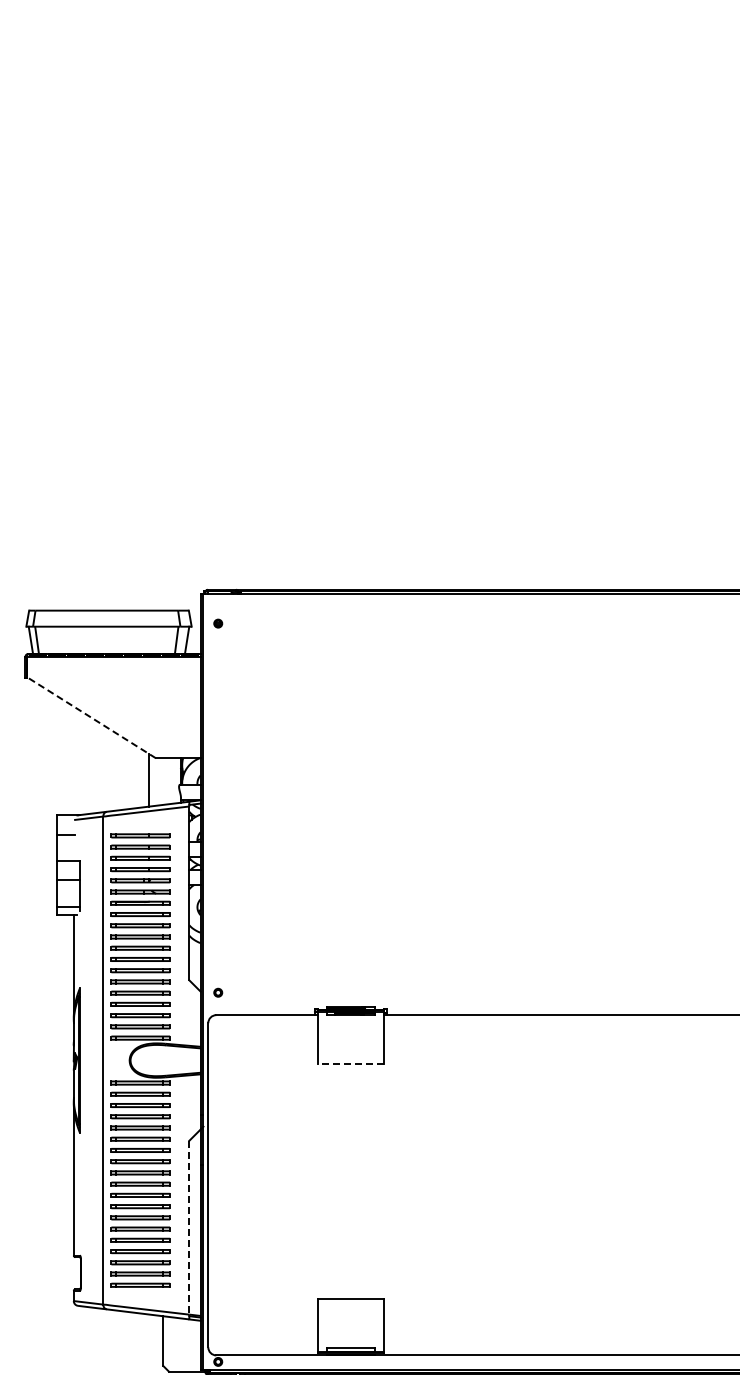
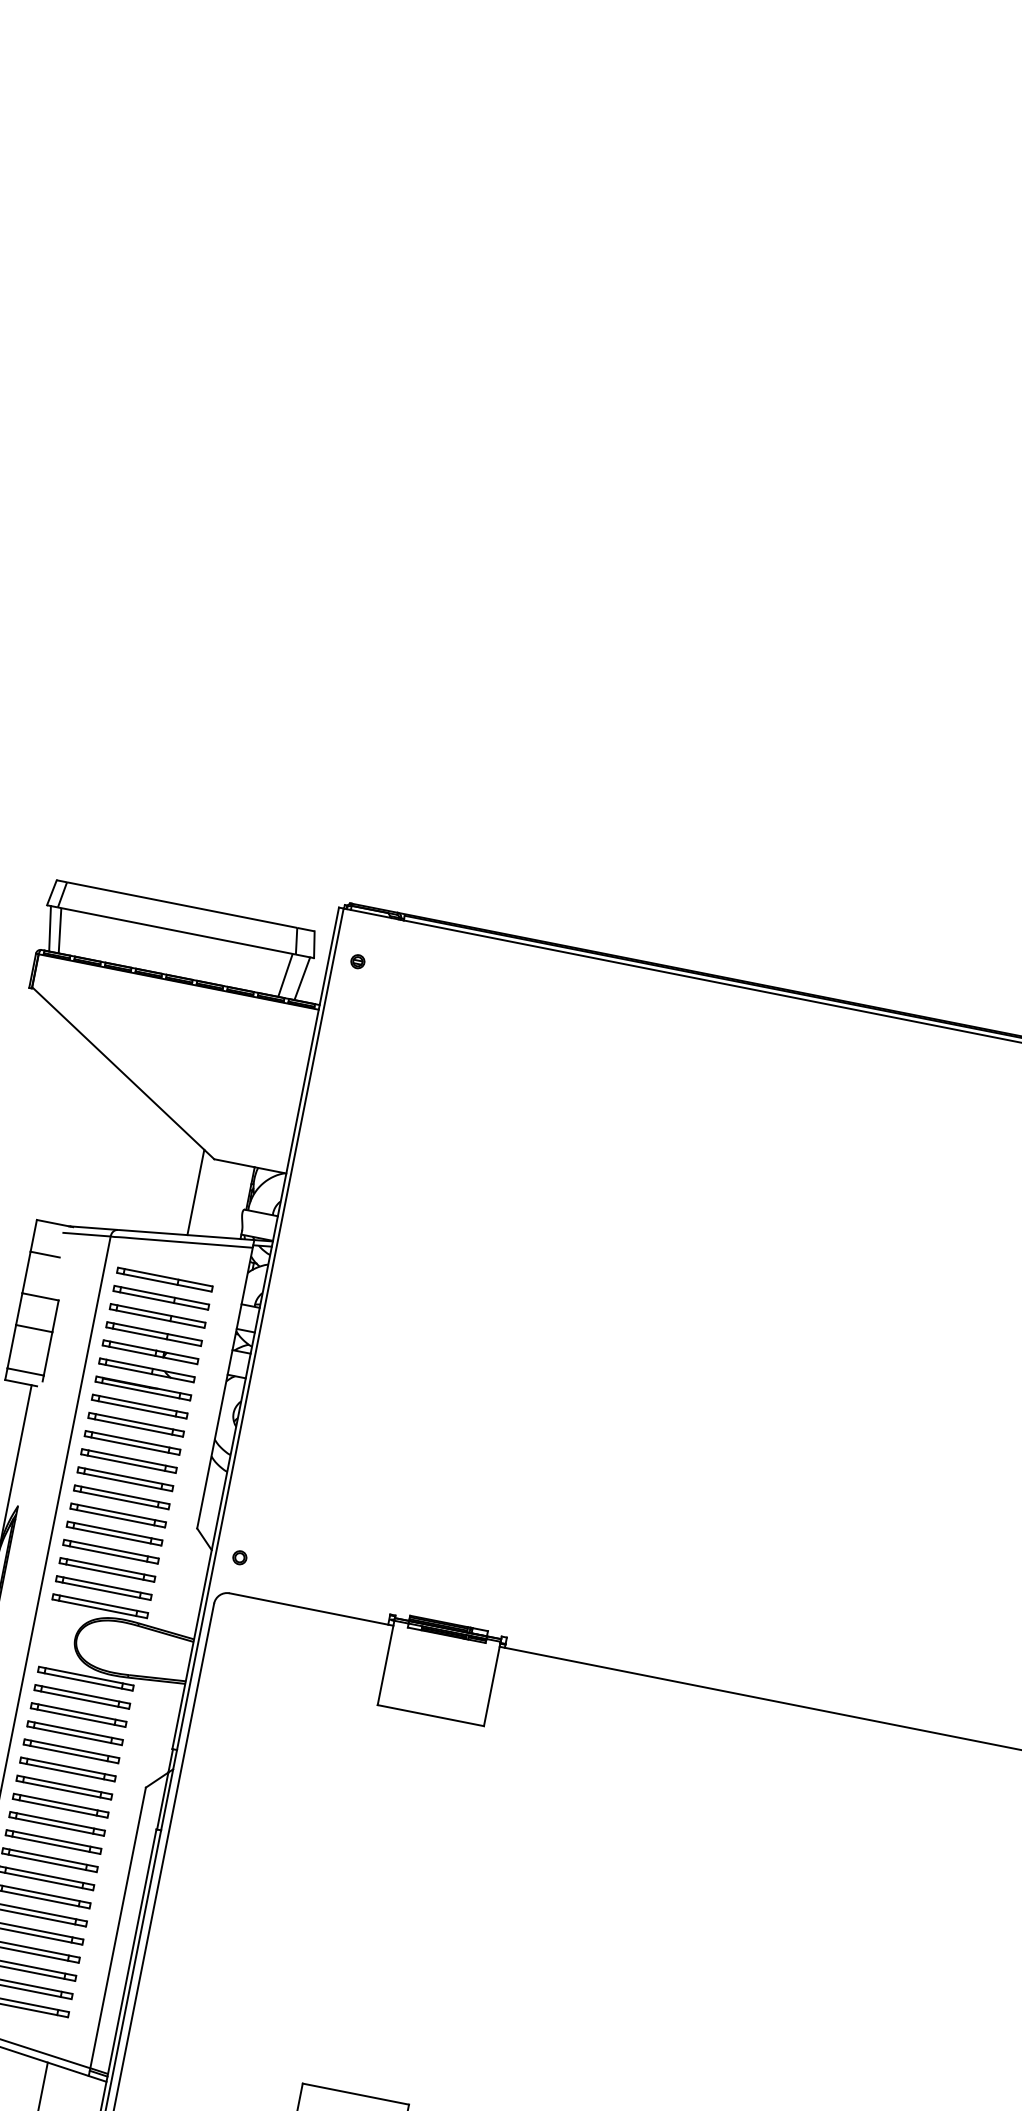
line: (91, 717) -> (123, 1072), dashed -> solid
line: (350, 1064) -> (430, 1715), dashed -> solid
line: (189, 1227) -> (118, 1927), dashed -> solid

